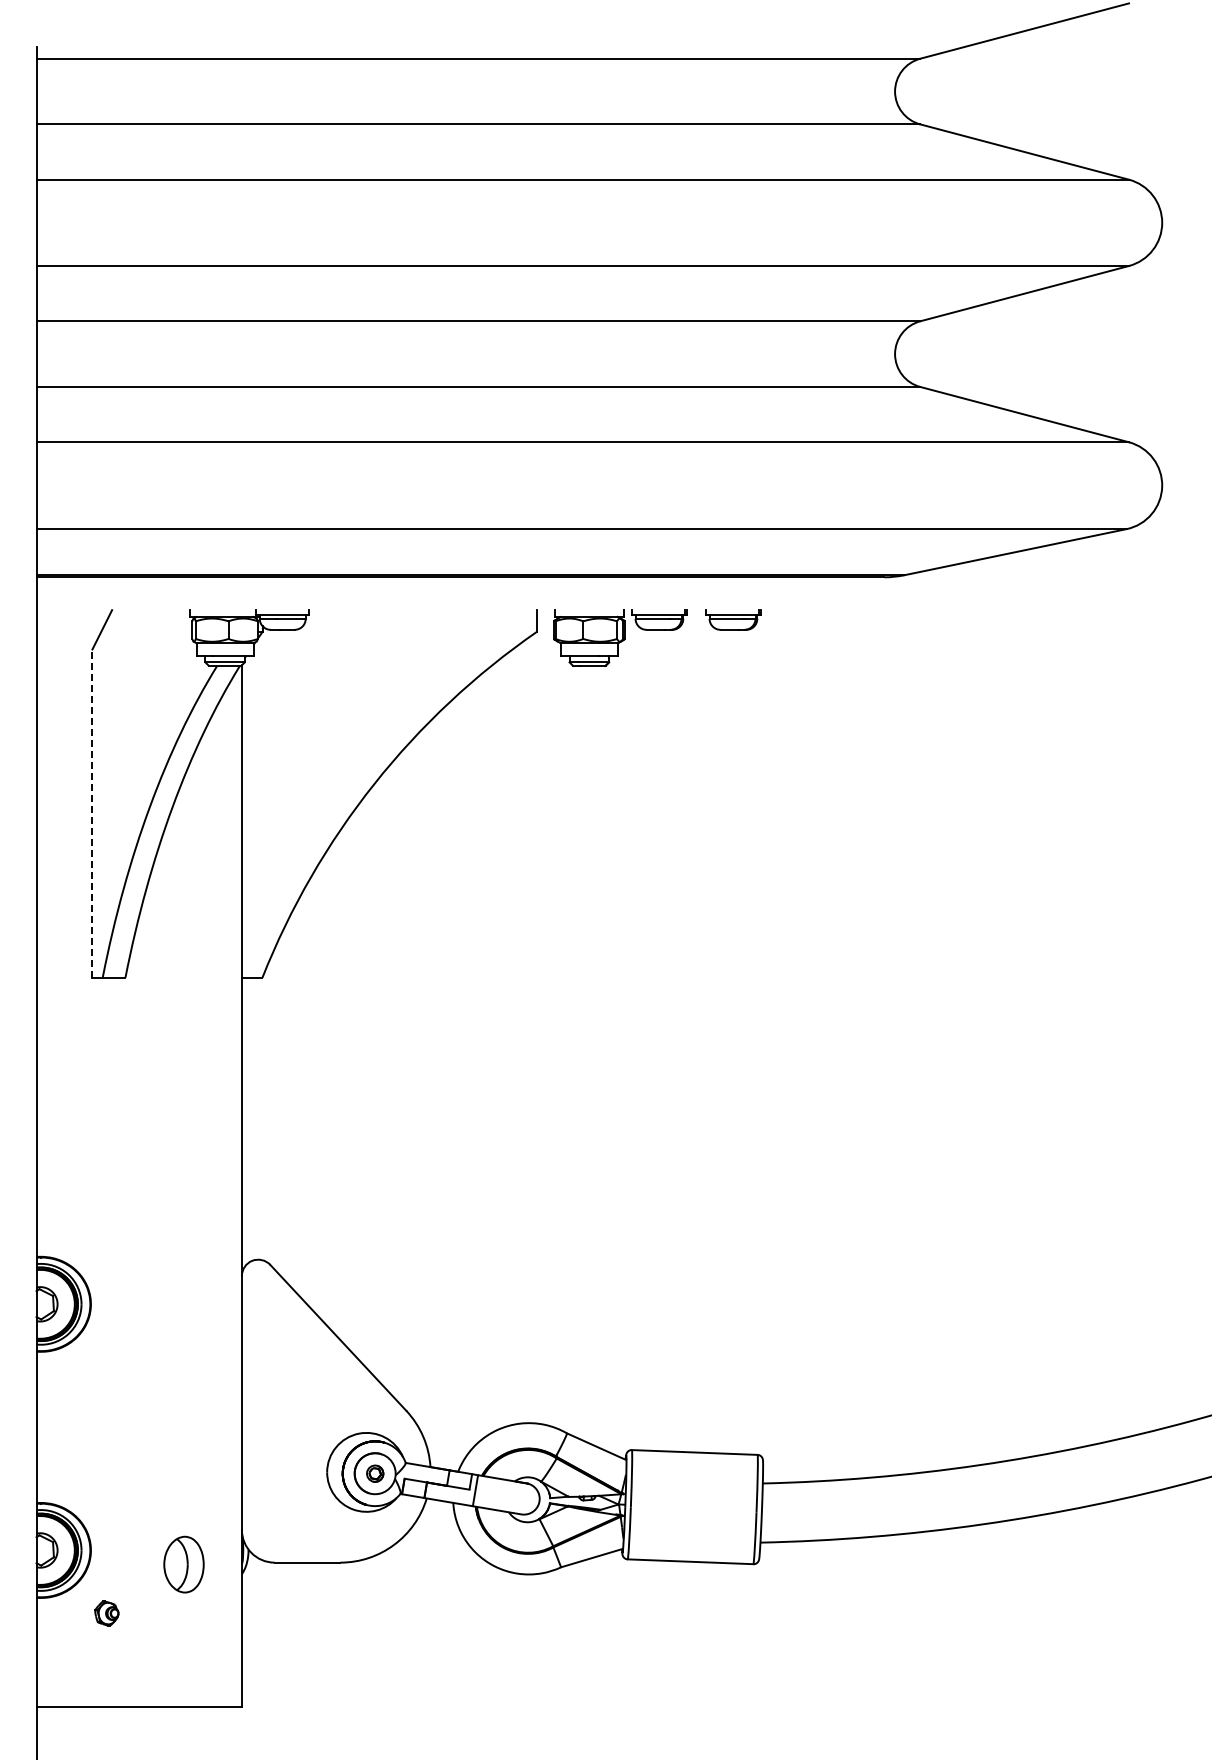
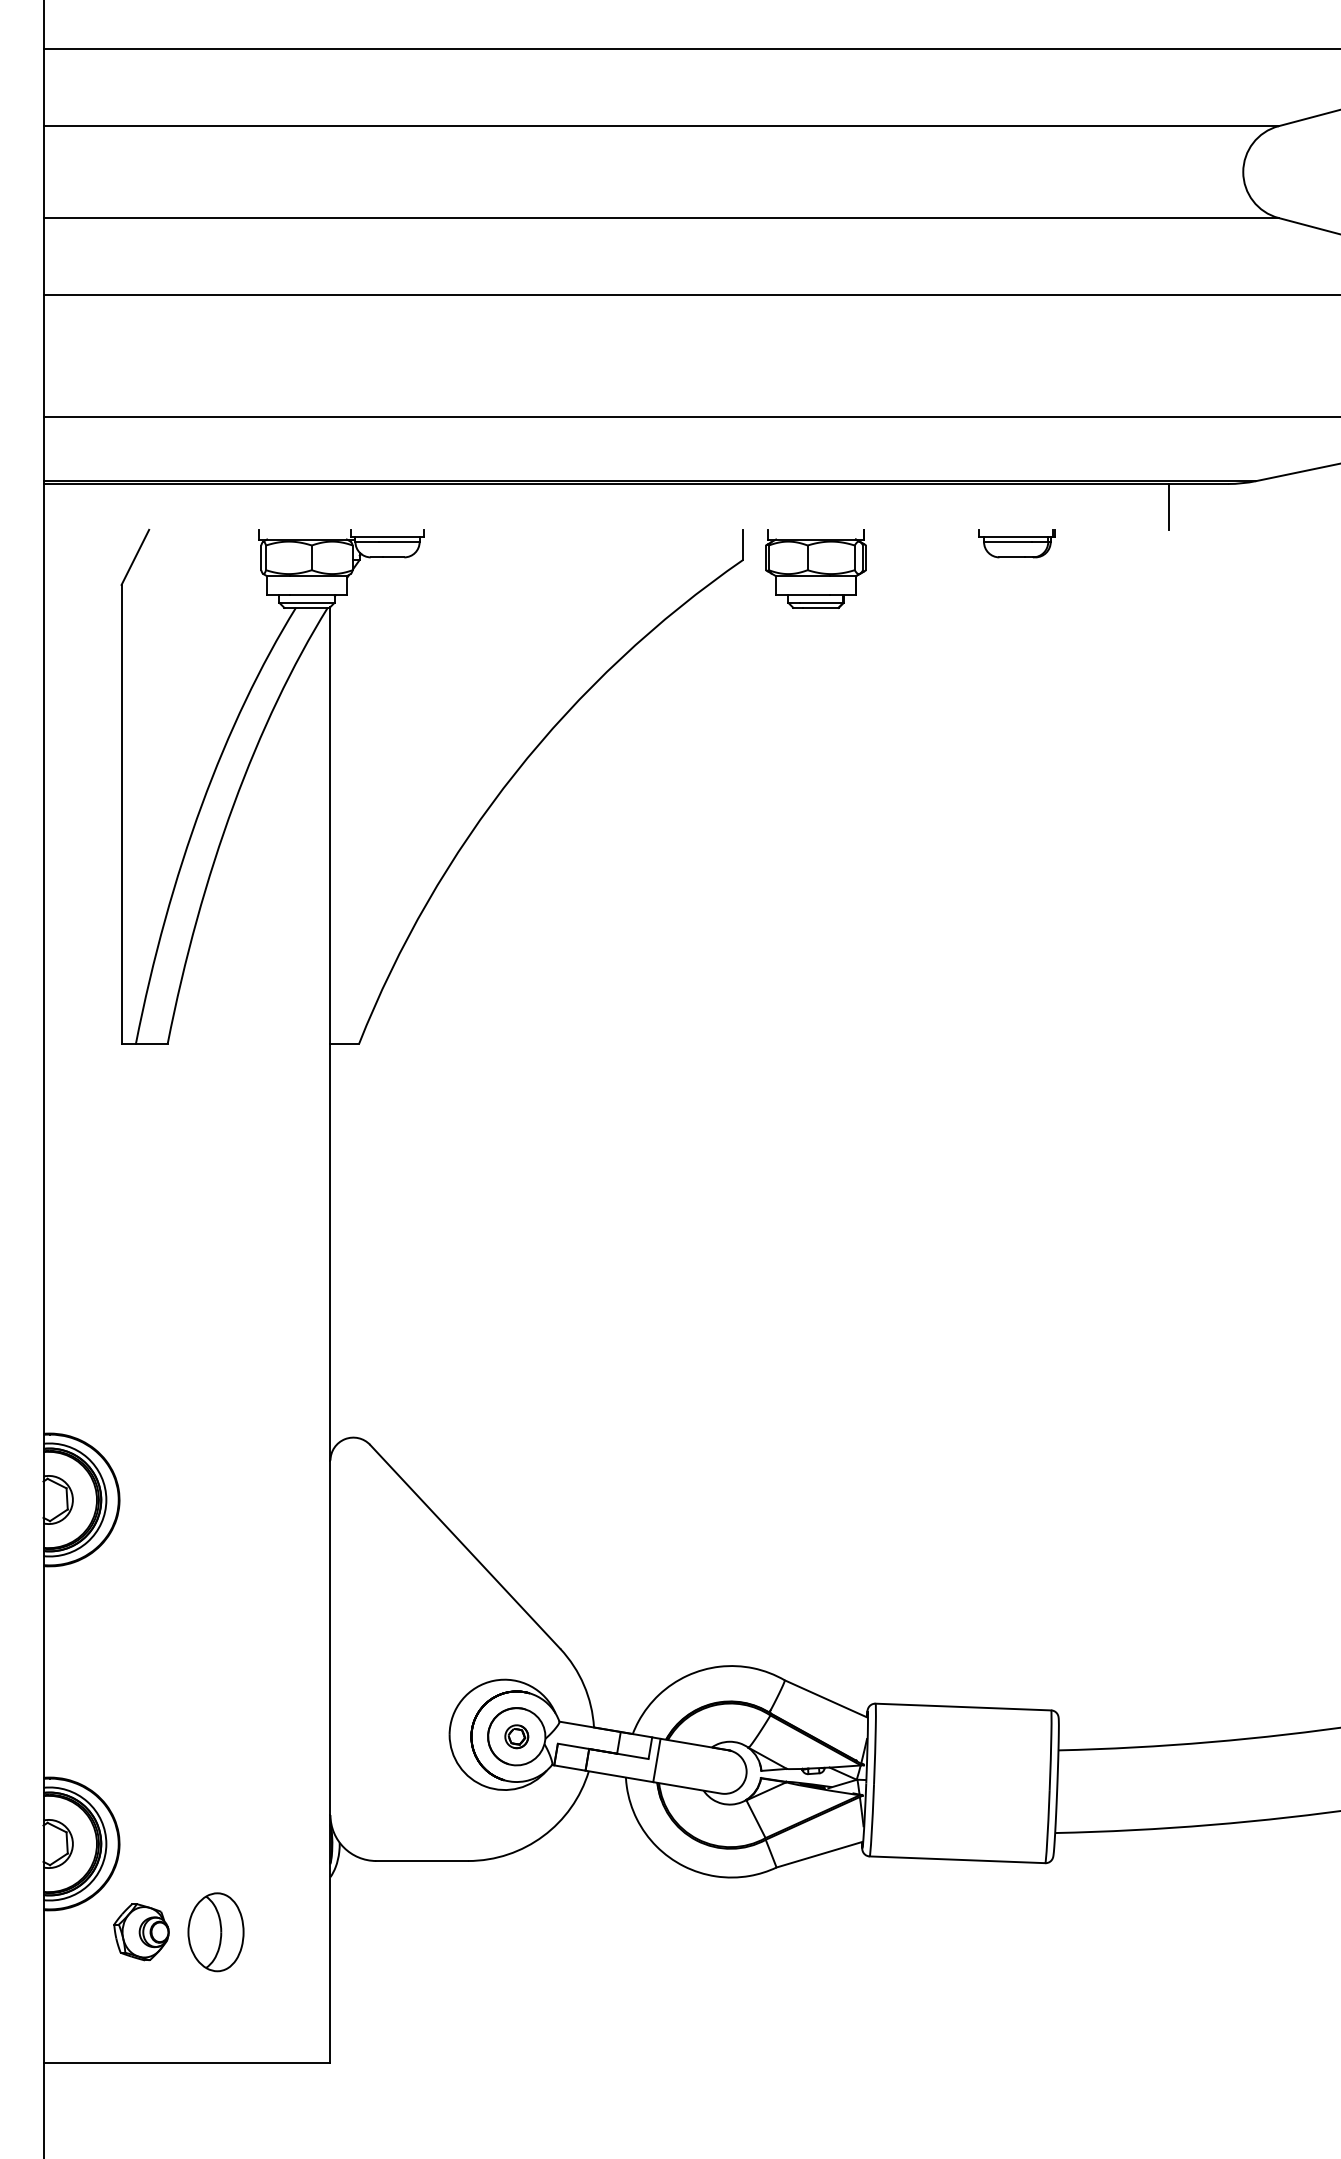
line: (842, 593) -> (1169, 506), added
part: (659, 619) -> (914, 542), removed
line: (92, 813) -> (121, 814), dashed -> solid
part: (183, 1564) -> (215, 1932), moved
part: (106, 1613) -> (141, 1932), size x1.67

